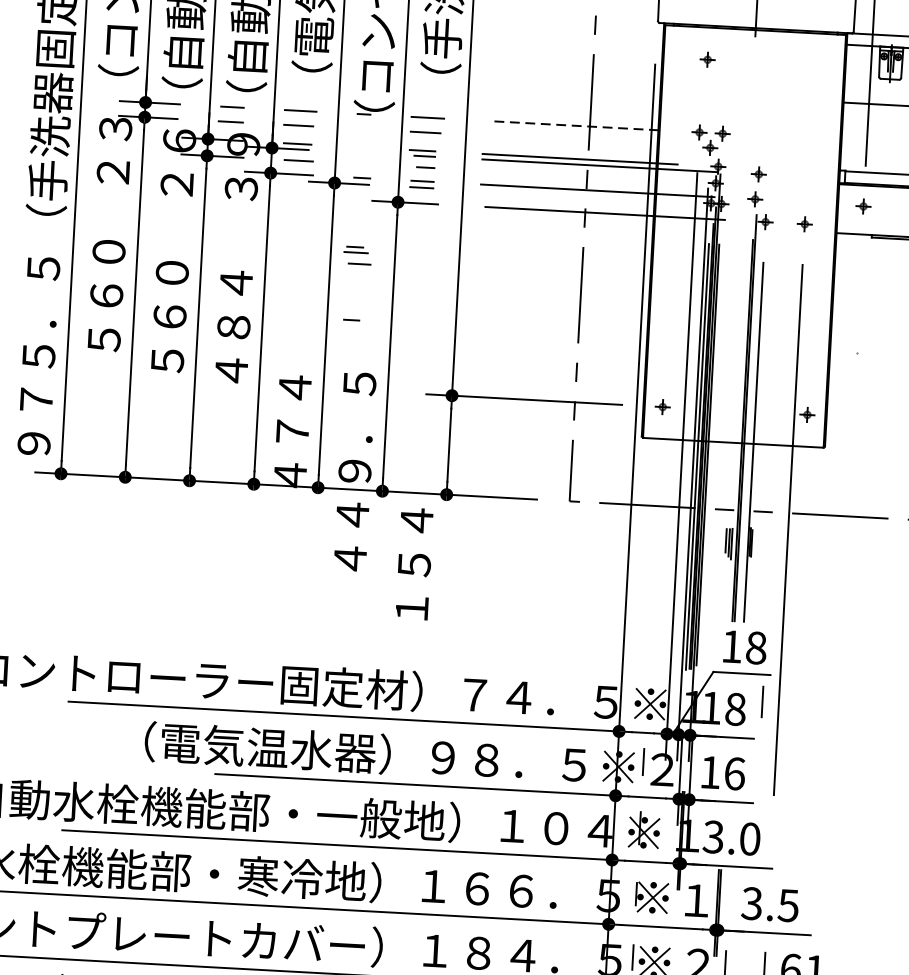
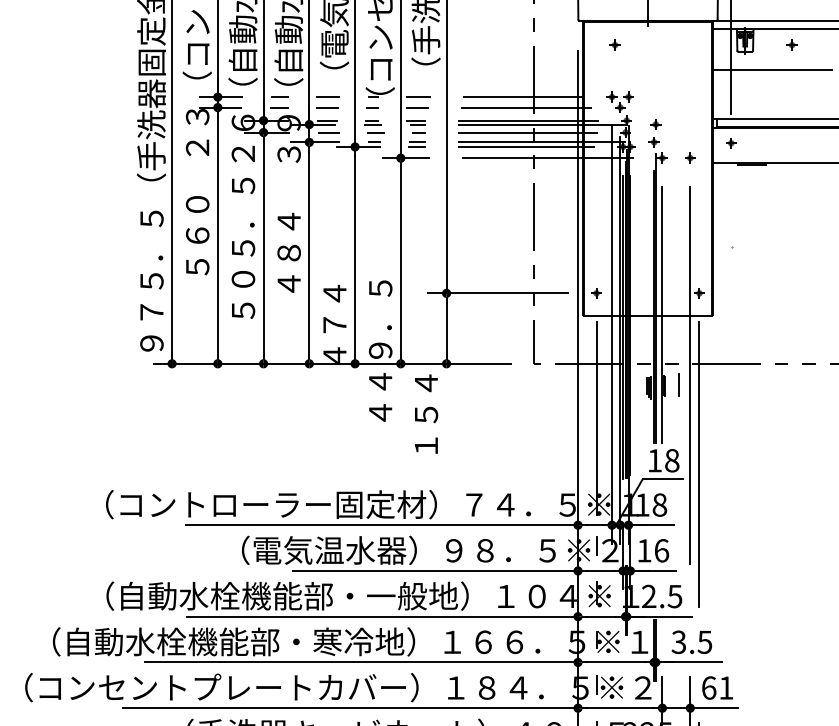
line: (575, 126) -> (523, 97), dashed -> solid
line: (578, 140) -> (526, 107), added
line: (577, 175) -> (527, 132), added
line: (575, 195) -> (526, 146), added
part: (358, 255) -> (374, 126), moved
text: (170, 317) -> (243, 248), ５６０ -> ５０５．５
line: (351, 319) -> (372, 107), moved
line: (653, 582) -> (596, 418), added
line: (794, 655) -> (699, 464), added
line: (762, 701) -> (678, 384), moved
text: (730, 838) -> (661, 596), 3.0 -> 2.5

